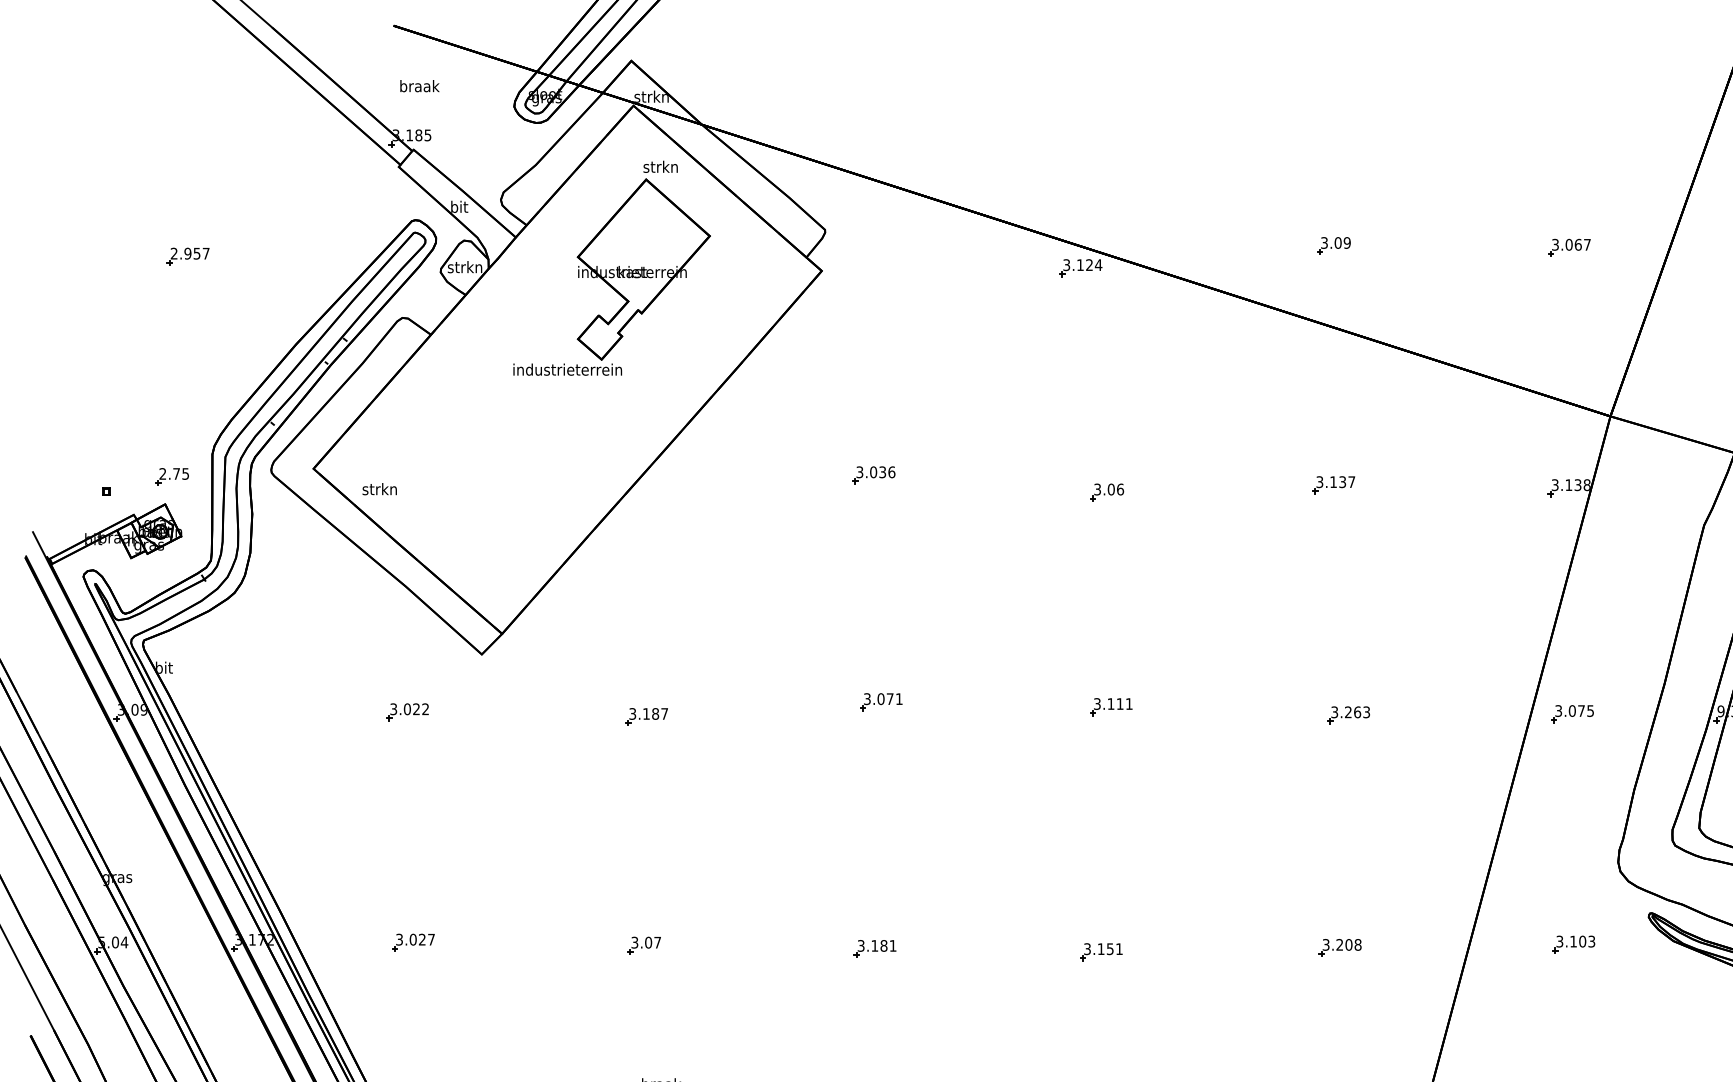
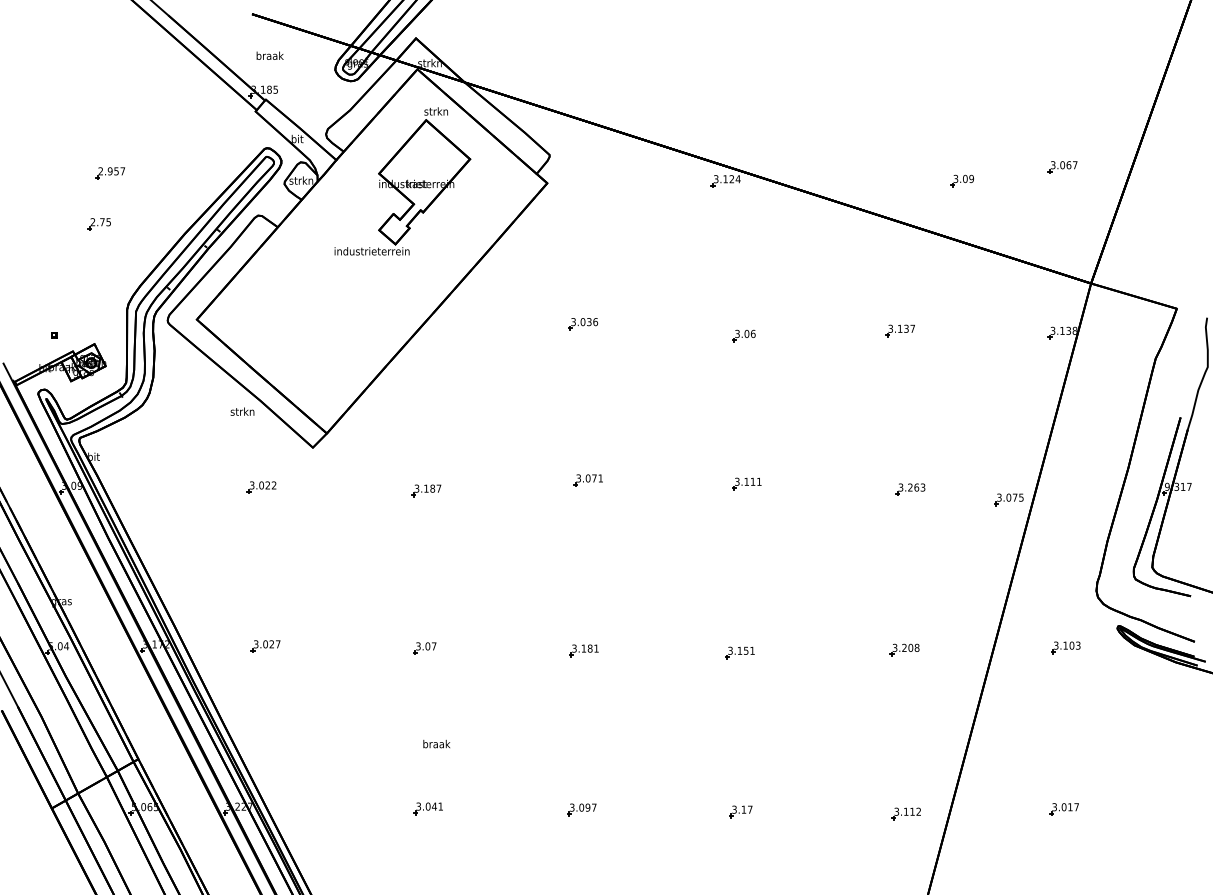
part: (1332, 245) -> (961, 180), moved
part: (170, 477) -> (98, 224), moved
text: (379, 488) -> (242, 411), moved
part: (1571, 713) -> (1008, 499), moved

